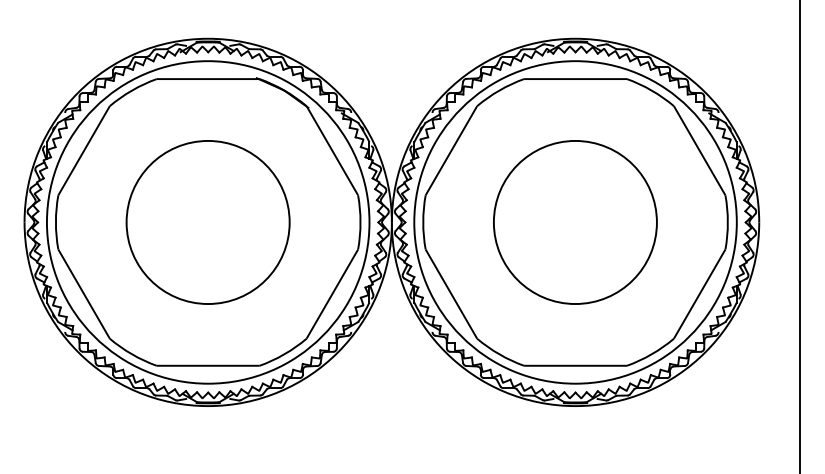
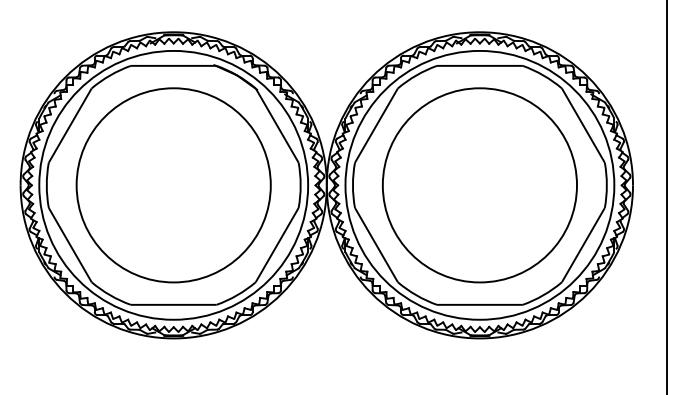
circle: (207, 222) -> (173, 185), size x1.43
circle: (575, 222) -> (479, 185), size x1.43

